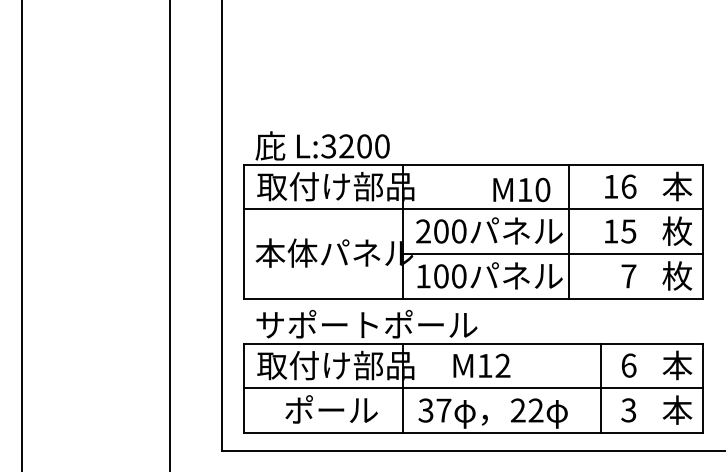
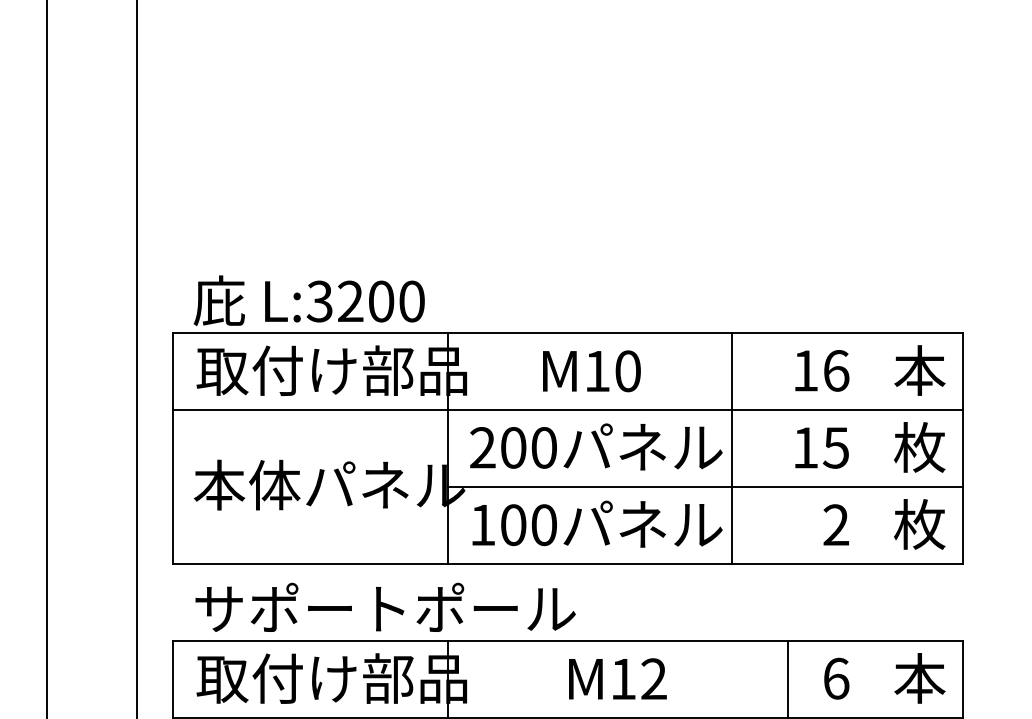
text: (521, 189) -> (591, 370), moved
text: (628, 276) -> (835, 525), 7 -> 2
text: (481, 365) -> (617, 678), moved

